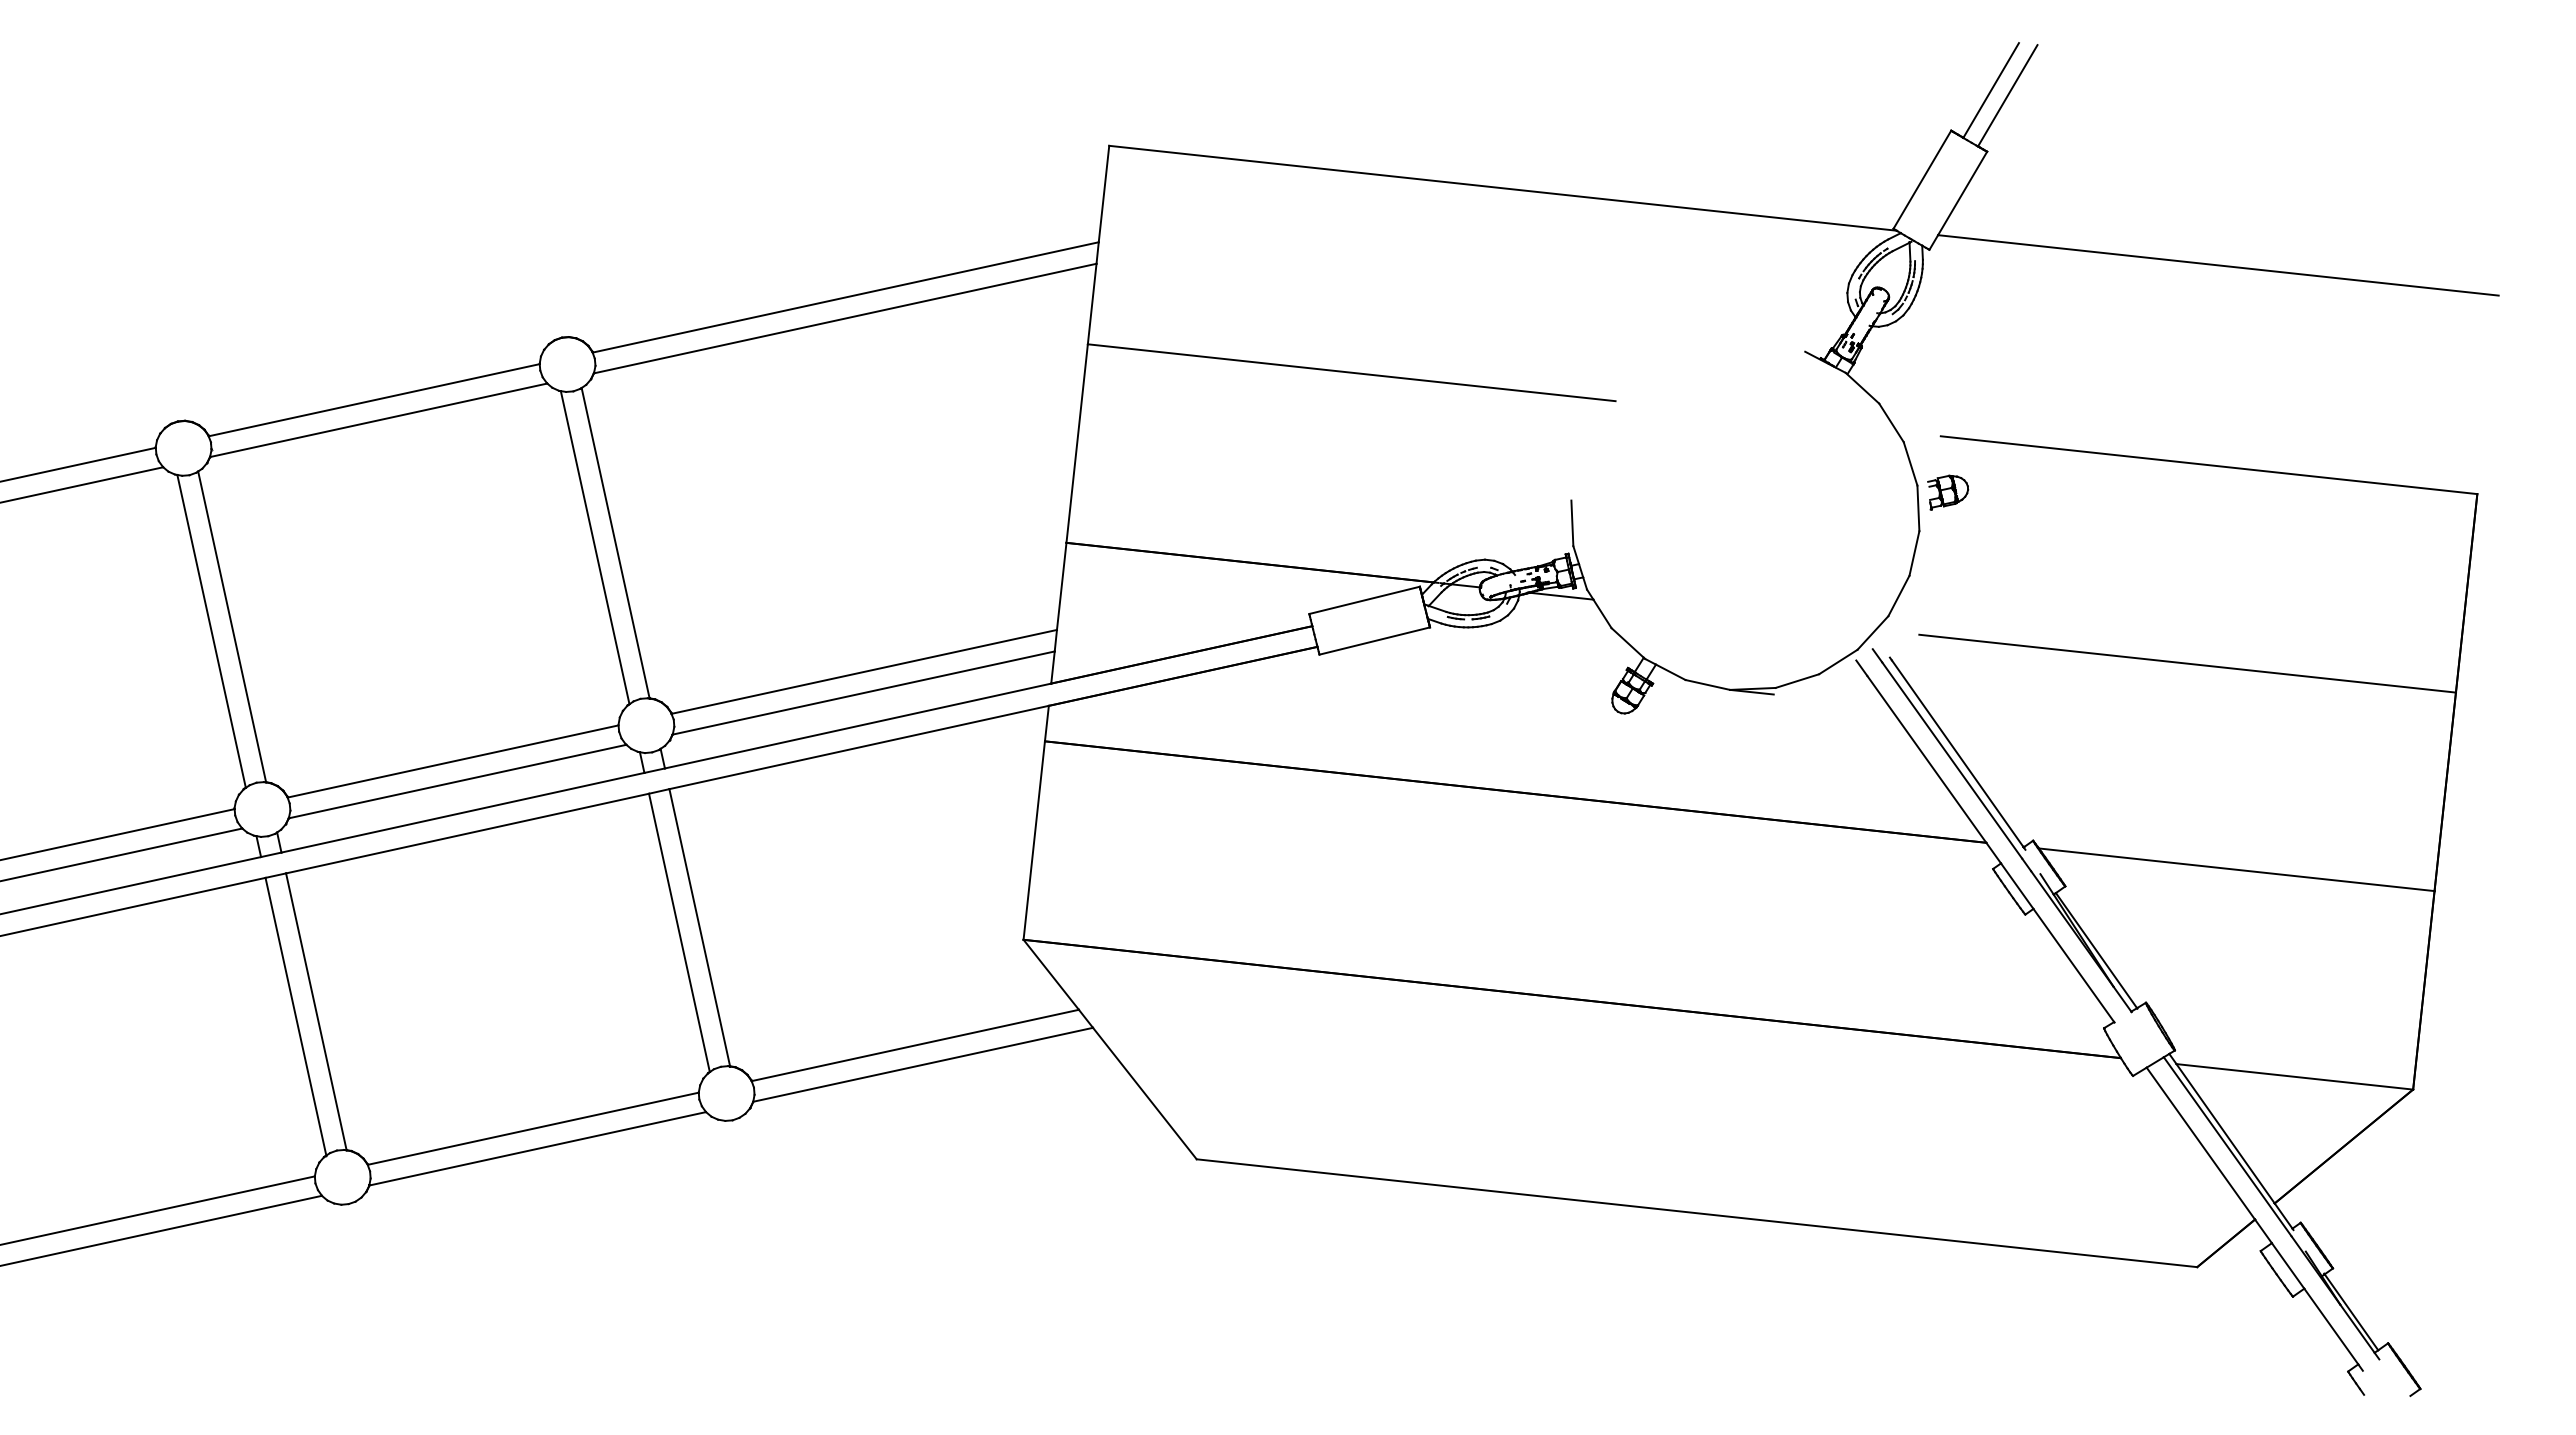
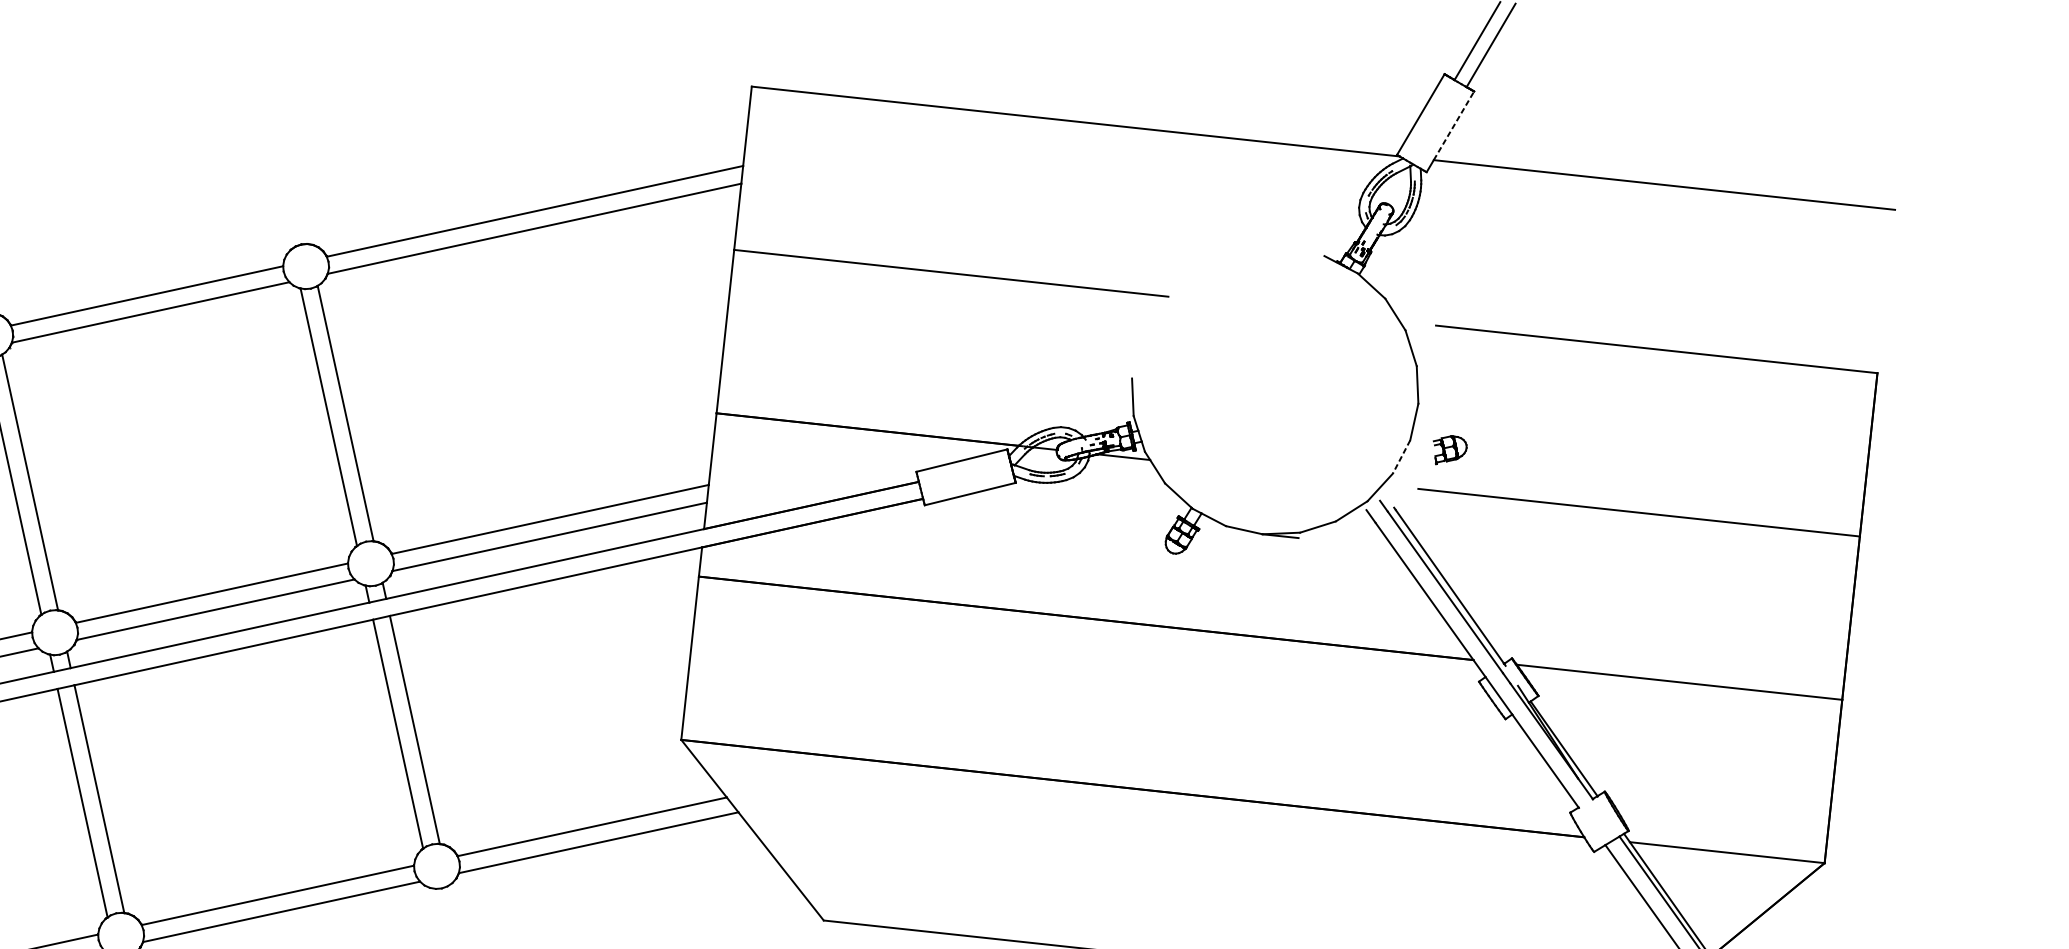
line: (1962, 193) -> (1453, 125), solid -> dashed
part: (1948, 492) -> (1450, 450), moved
line: (1898, 595) -> (1401, 456), solid -> dashed

